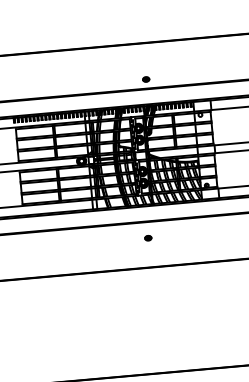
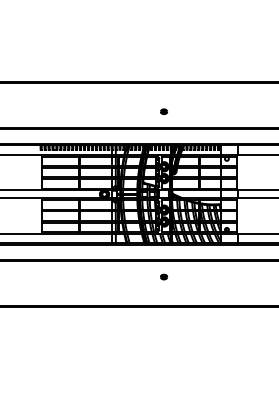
part: (145, 79) -> (163, 111), moved

